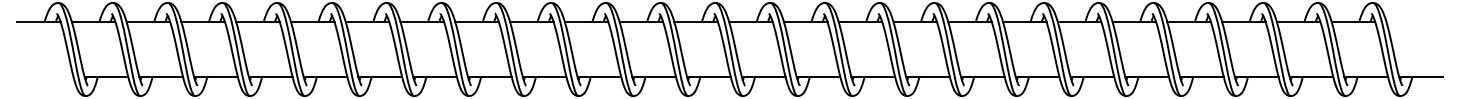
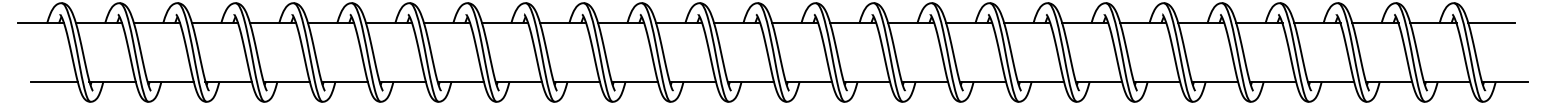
line: (1408, 22) -> (1491, 23), added
line: (51, 76) -> (54, 81), added

